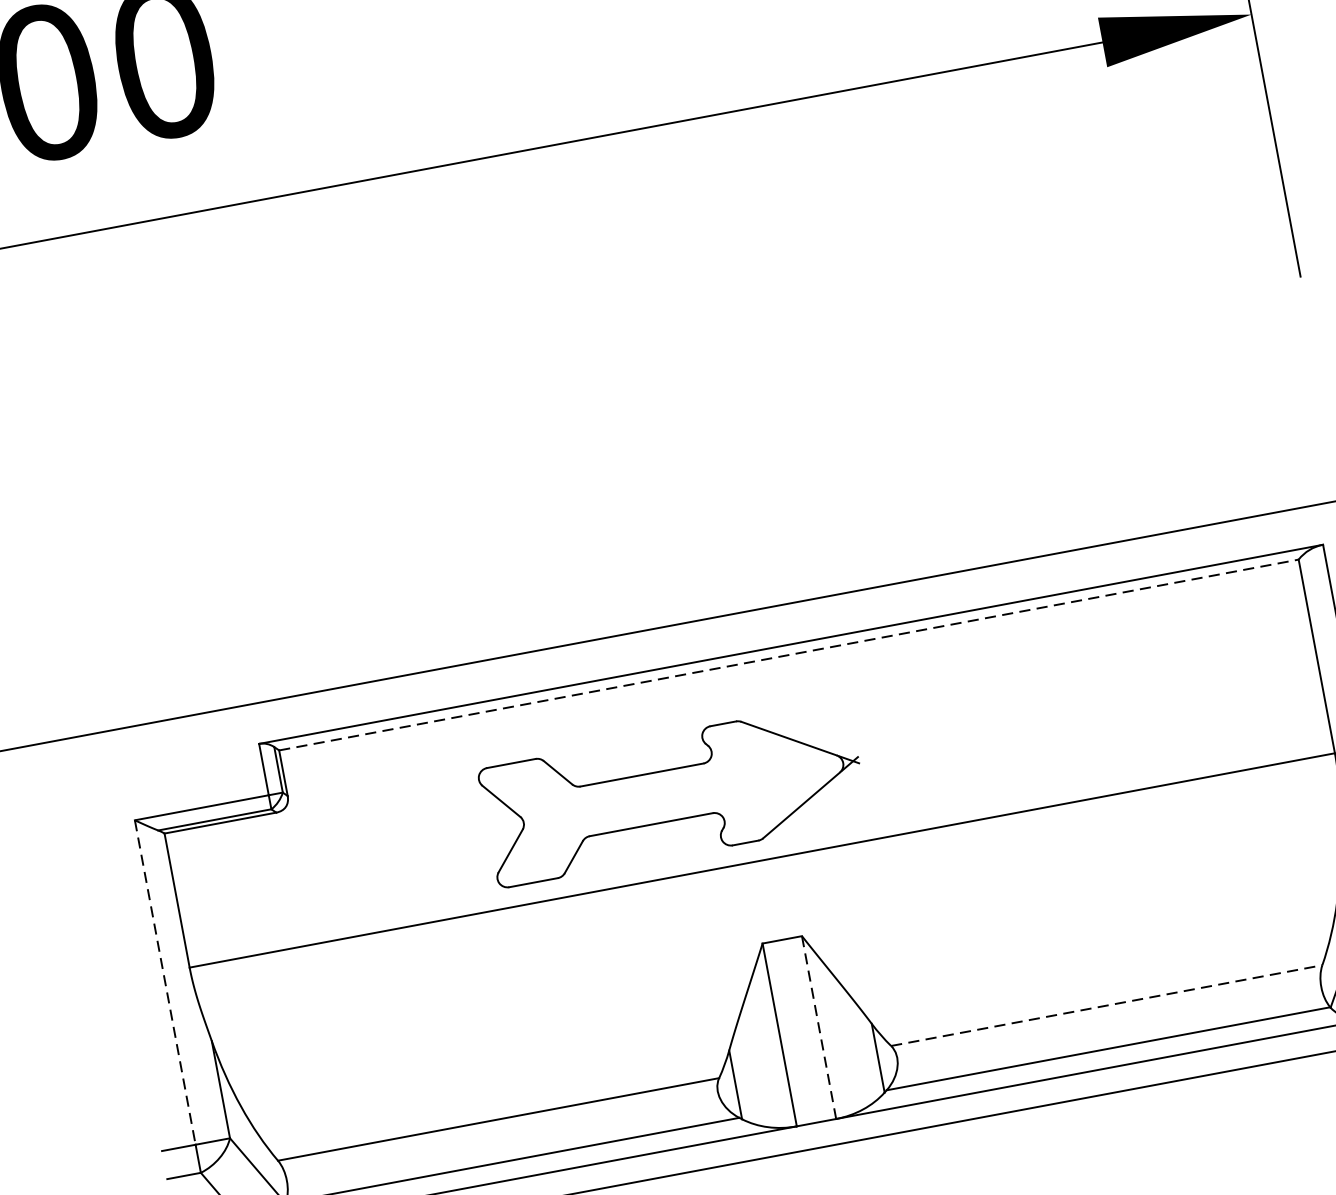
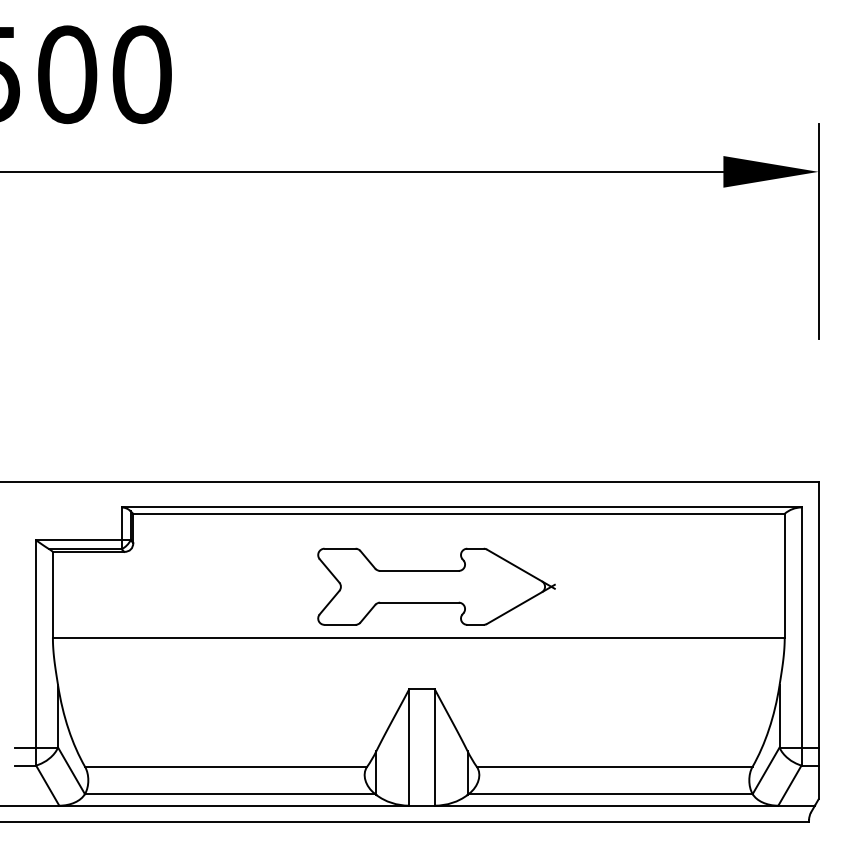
line: (789, 654) -> (459, 513), dashed -> solid
part: (673, 794) -> (436, 586), moved
line: (165, 981) -> (36, 643), dashed -> solid
line: (1106, 1004) -> (614, 766), dashed -> solid
line: (819, 1027) -> (434, 747), dashed -> solid

